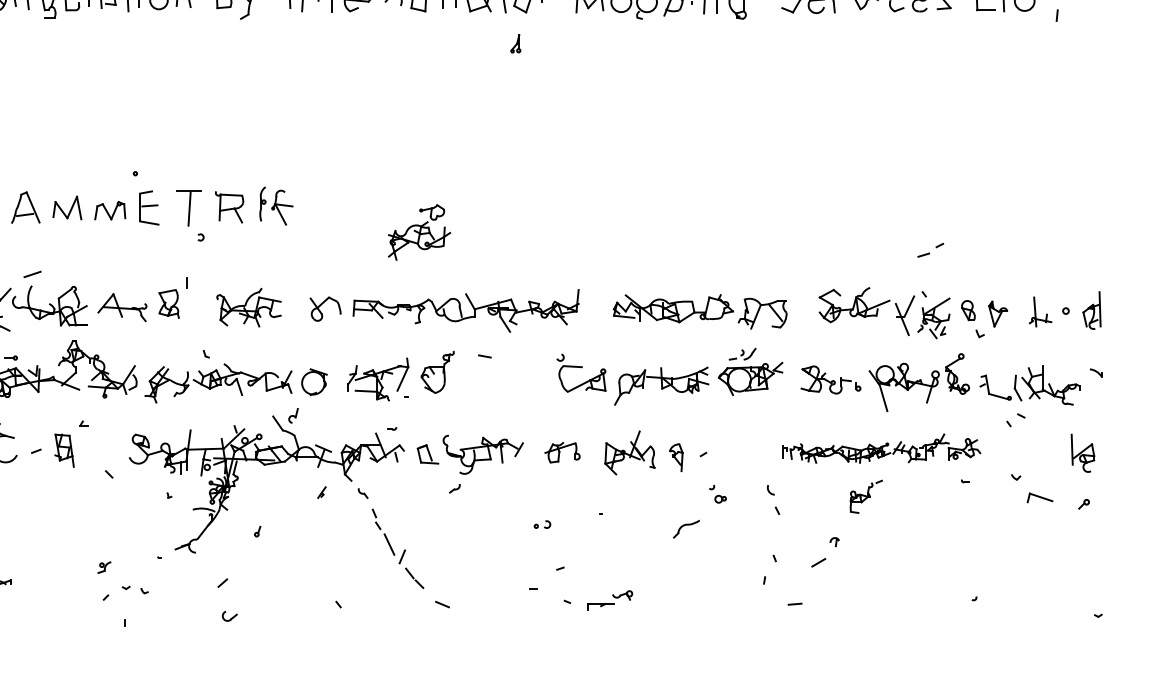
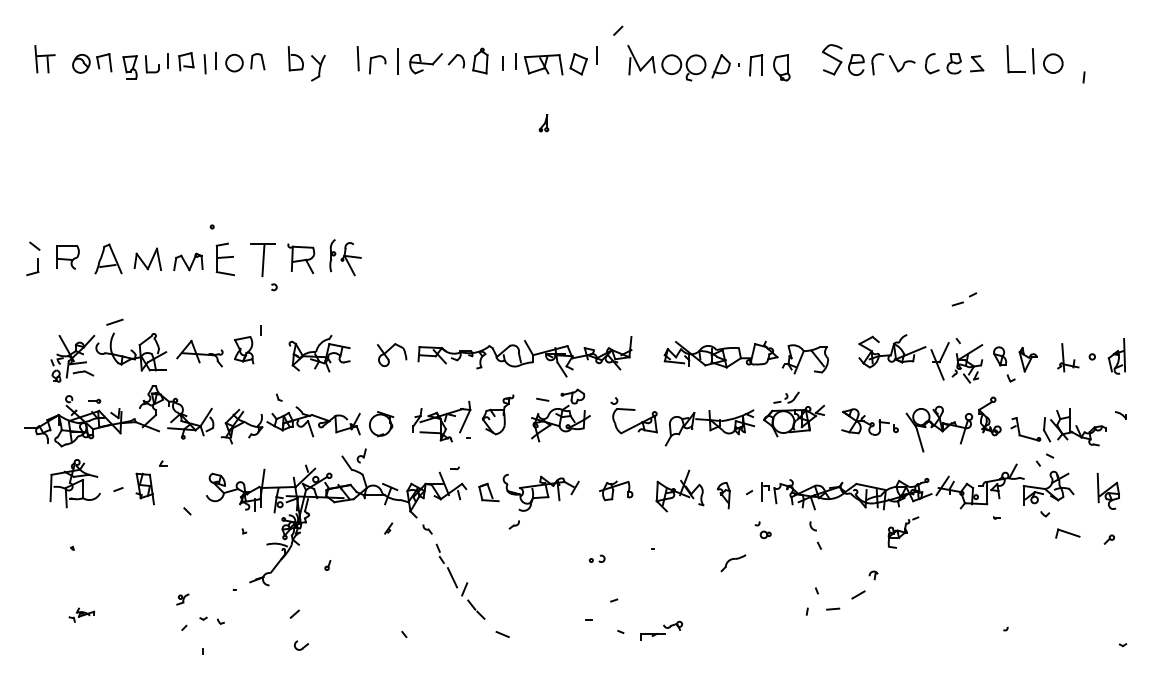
part: (515, 44) -> (543, 123), moved
part: (419, 232) -> (560, 415), moved
part: (881, 448) -> (917, 486), size x1.67
line: (795, 603) -> (833, 608), moved

